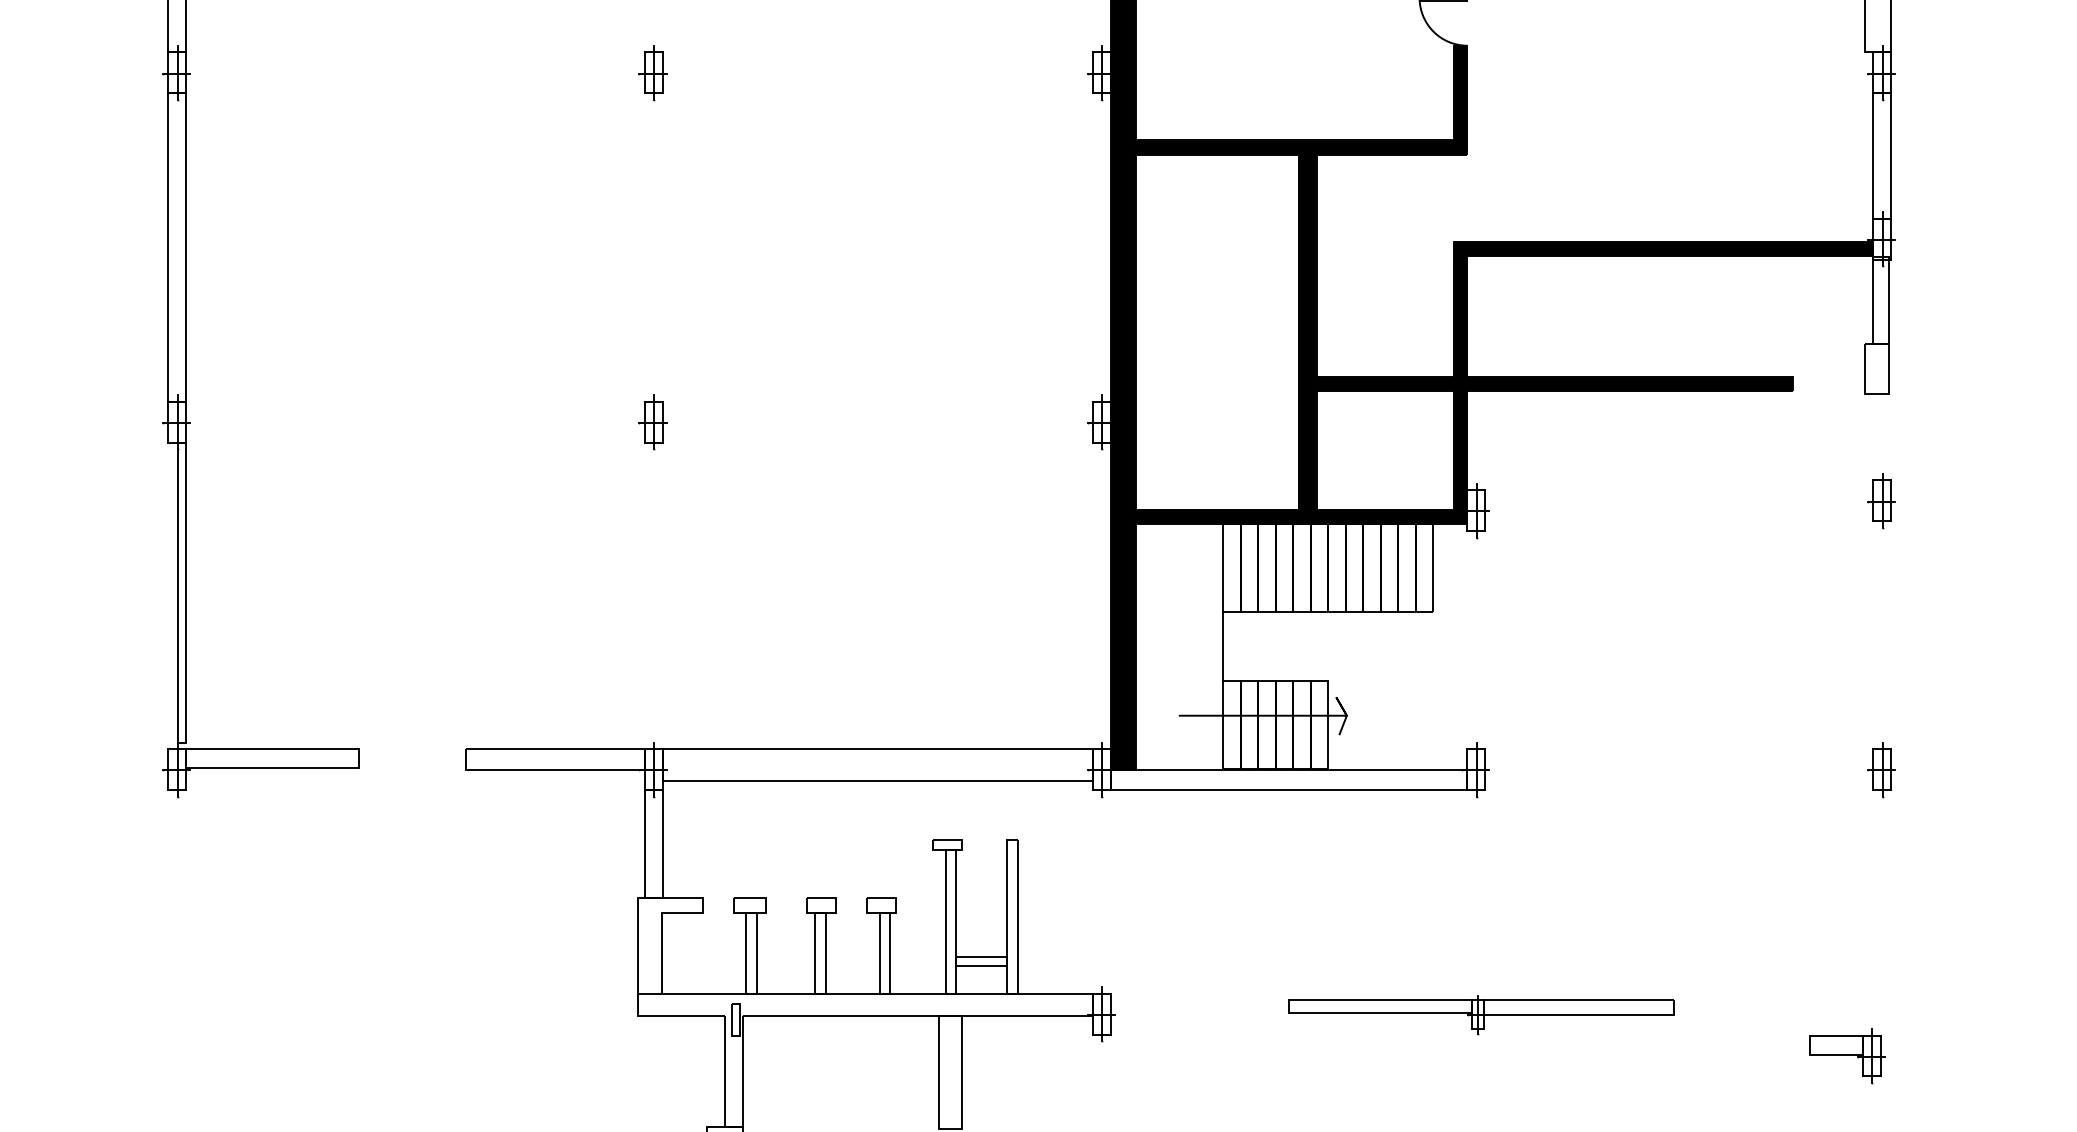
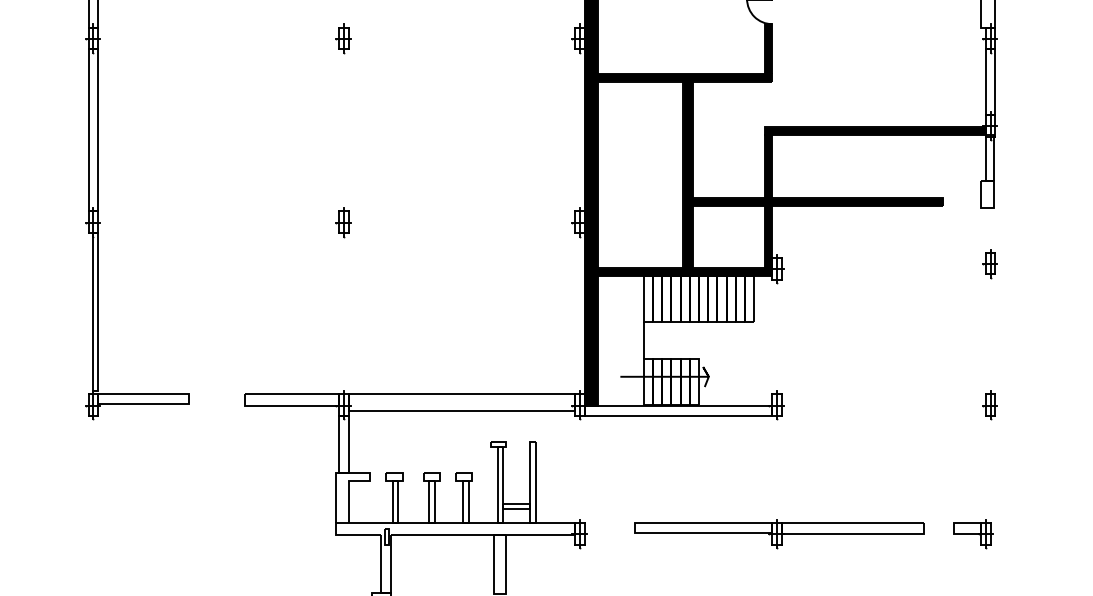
part: (1481, 1015) -> (779, 534), size x1.43
part: (1847, 1057) -> (973, 534), moved

